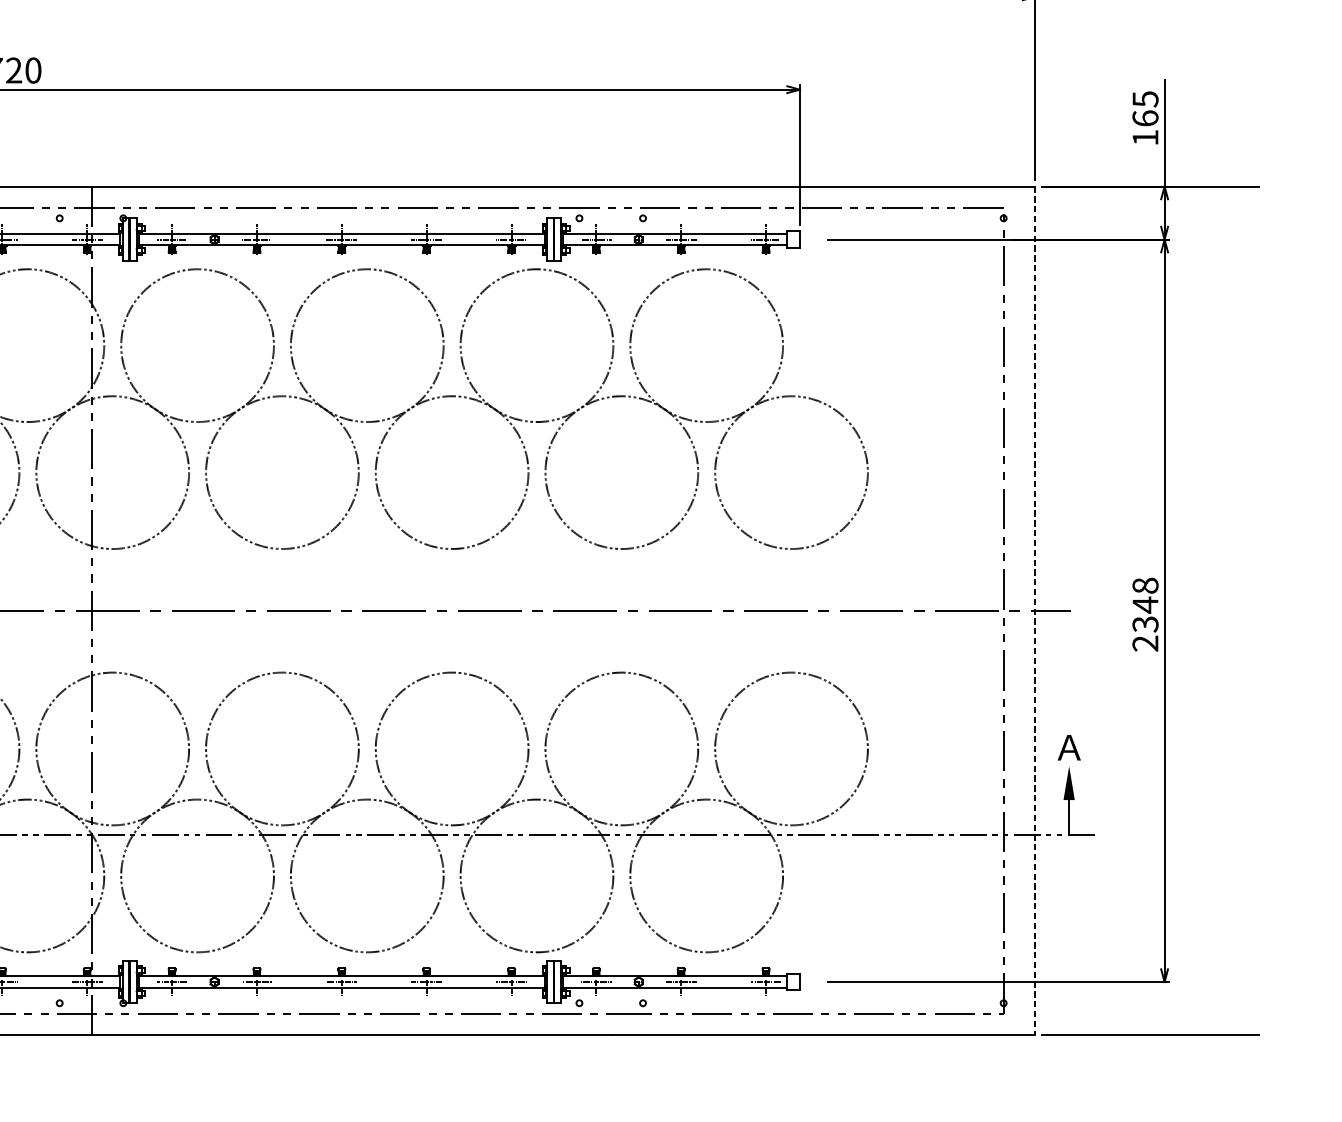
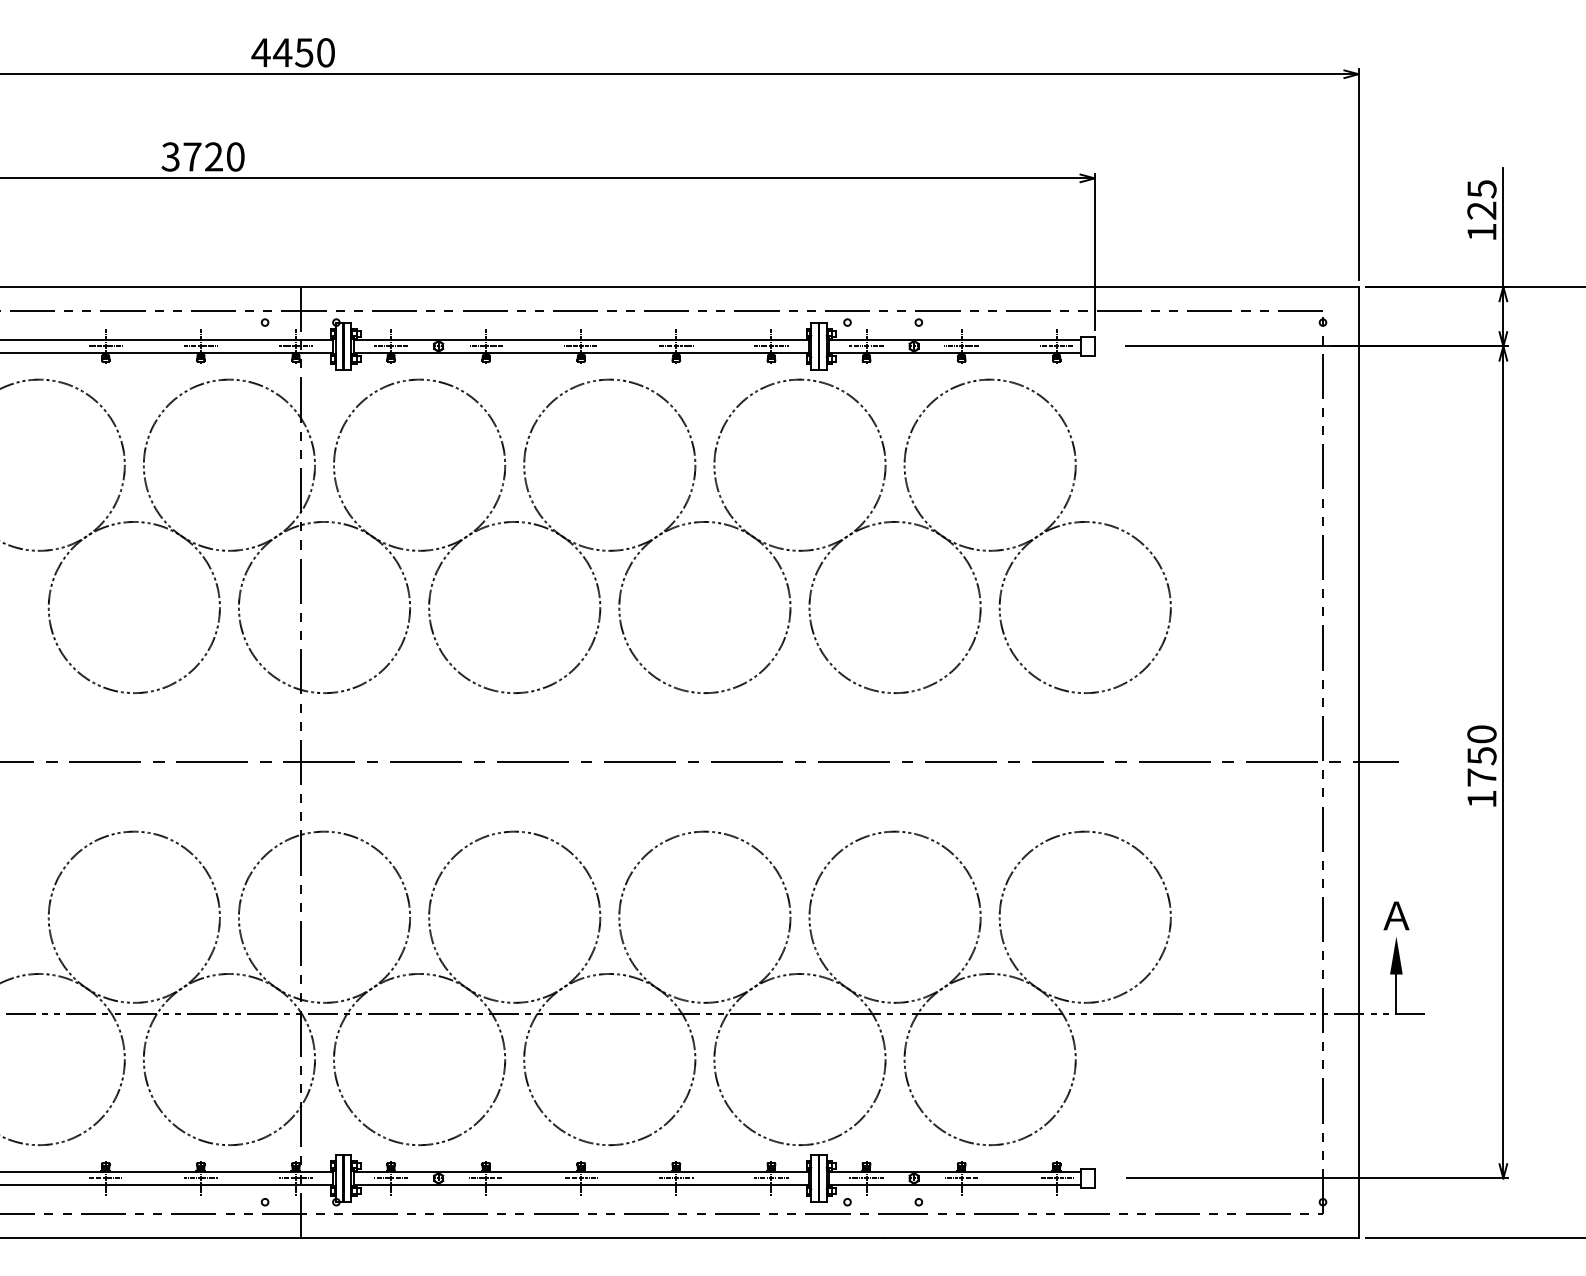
text: (1145, 118) -> (1481, 210), 165 -> 125
line: (1035, 610) -> (1358, 762), dashed -> solid
text: (1145, 614) -> (1481, 766), 2348 -> 1750

